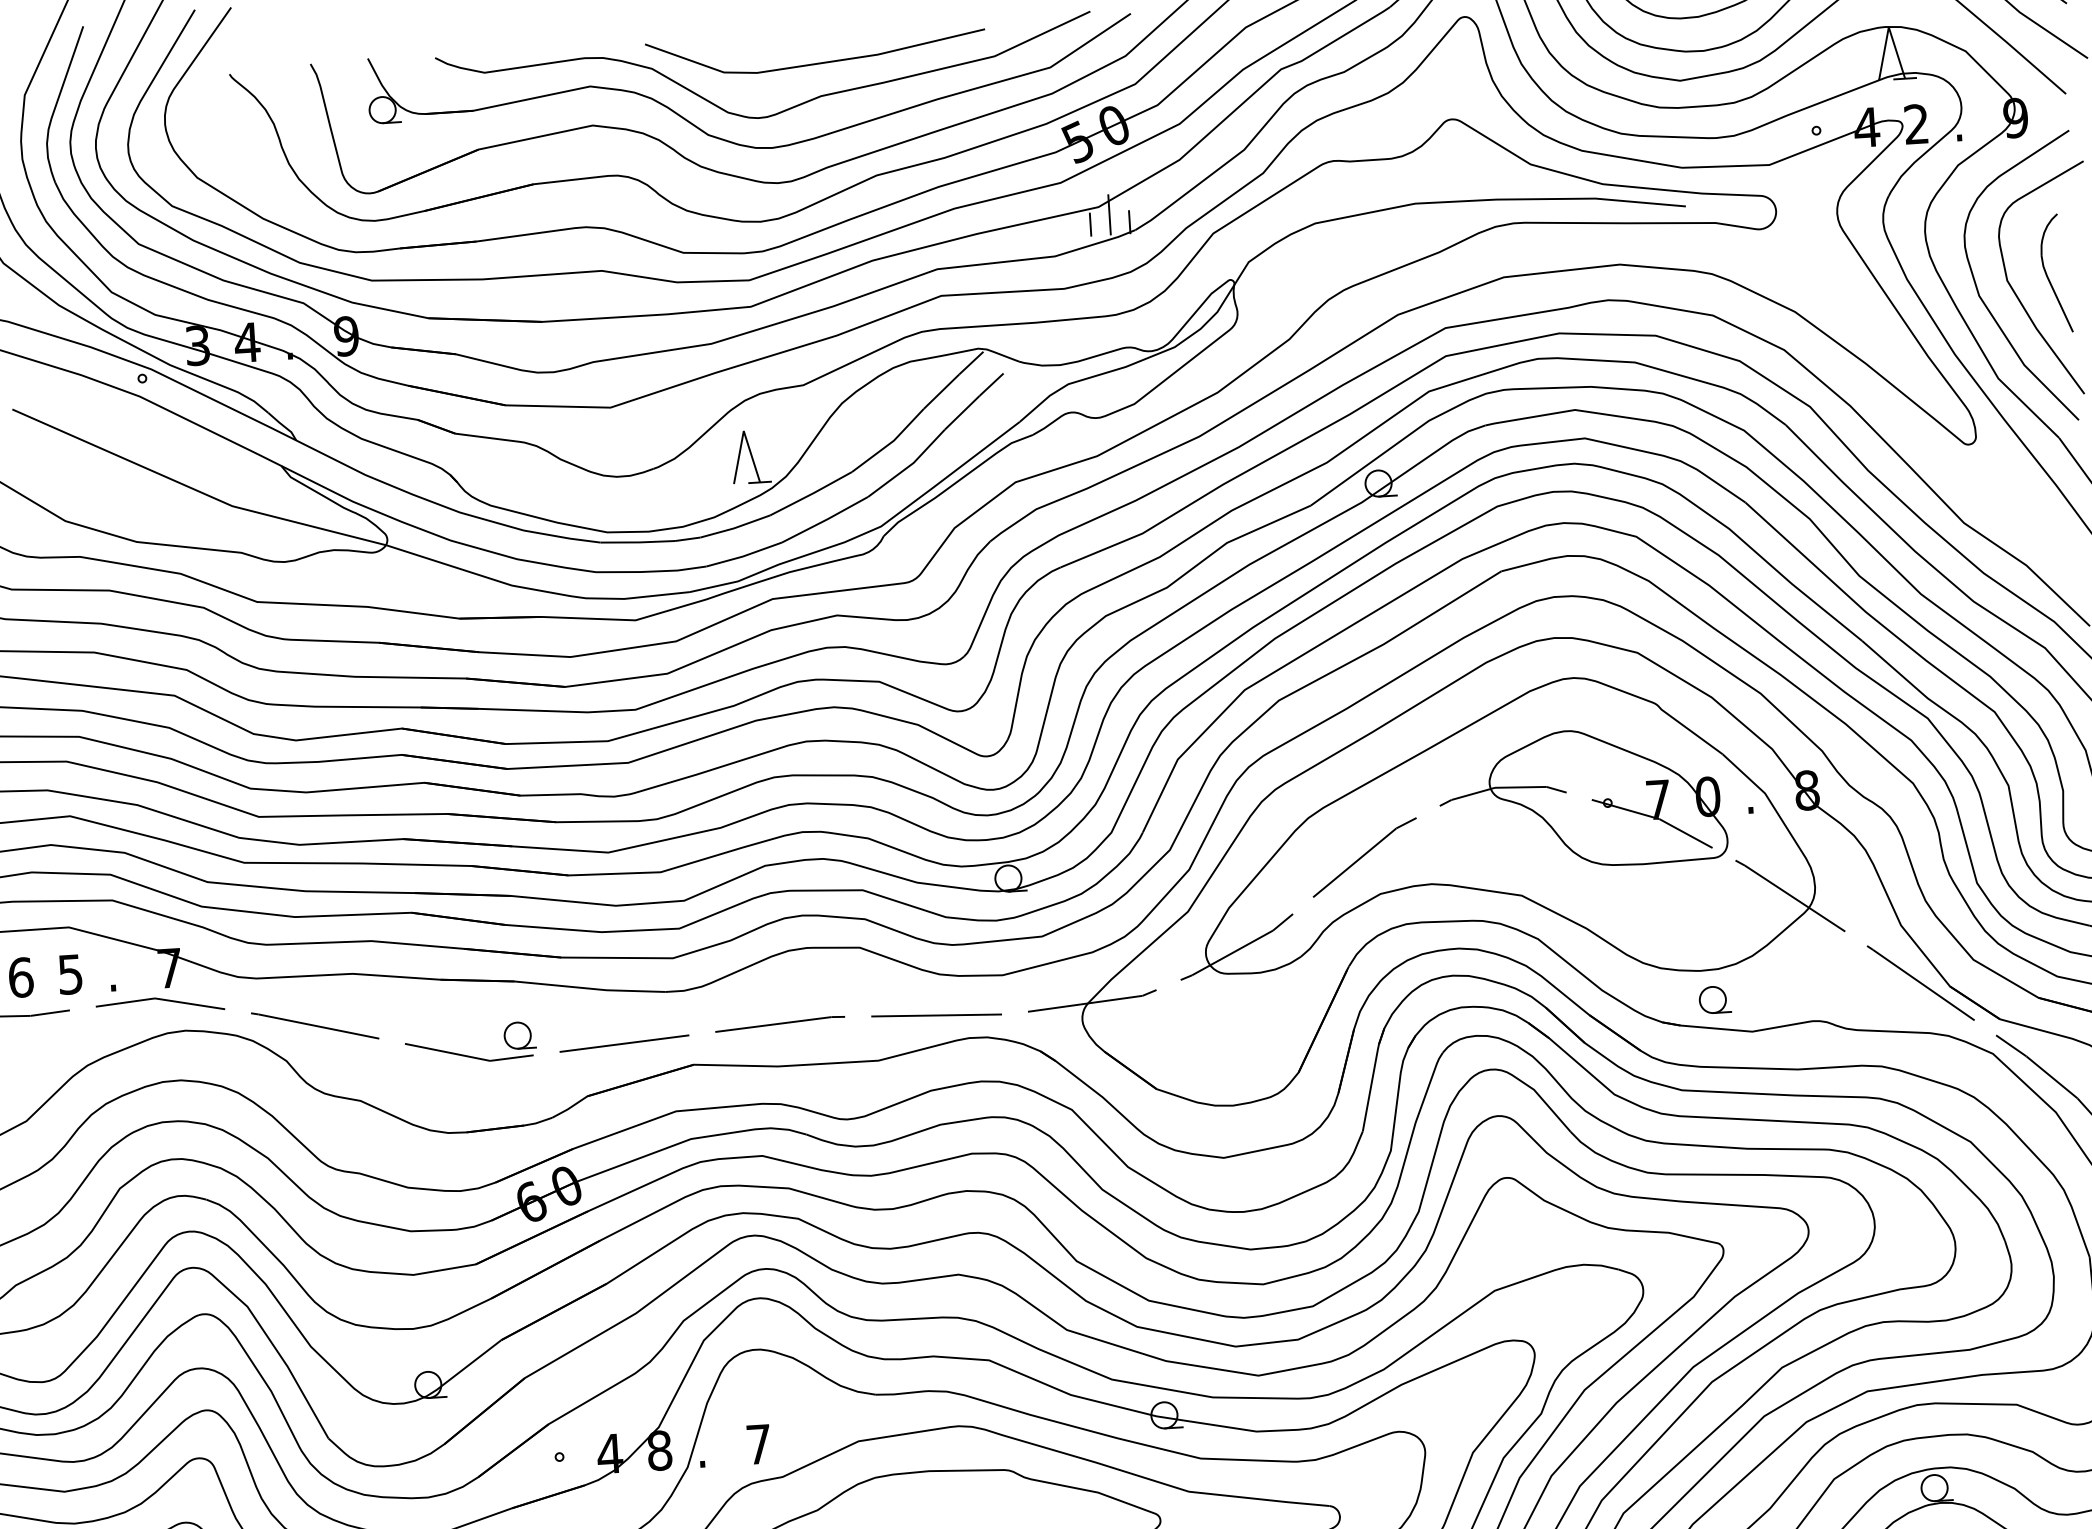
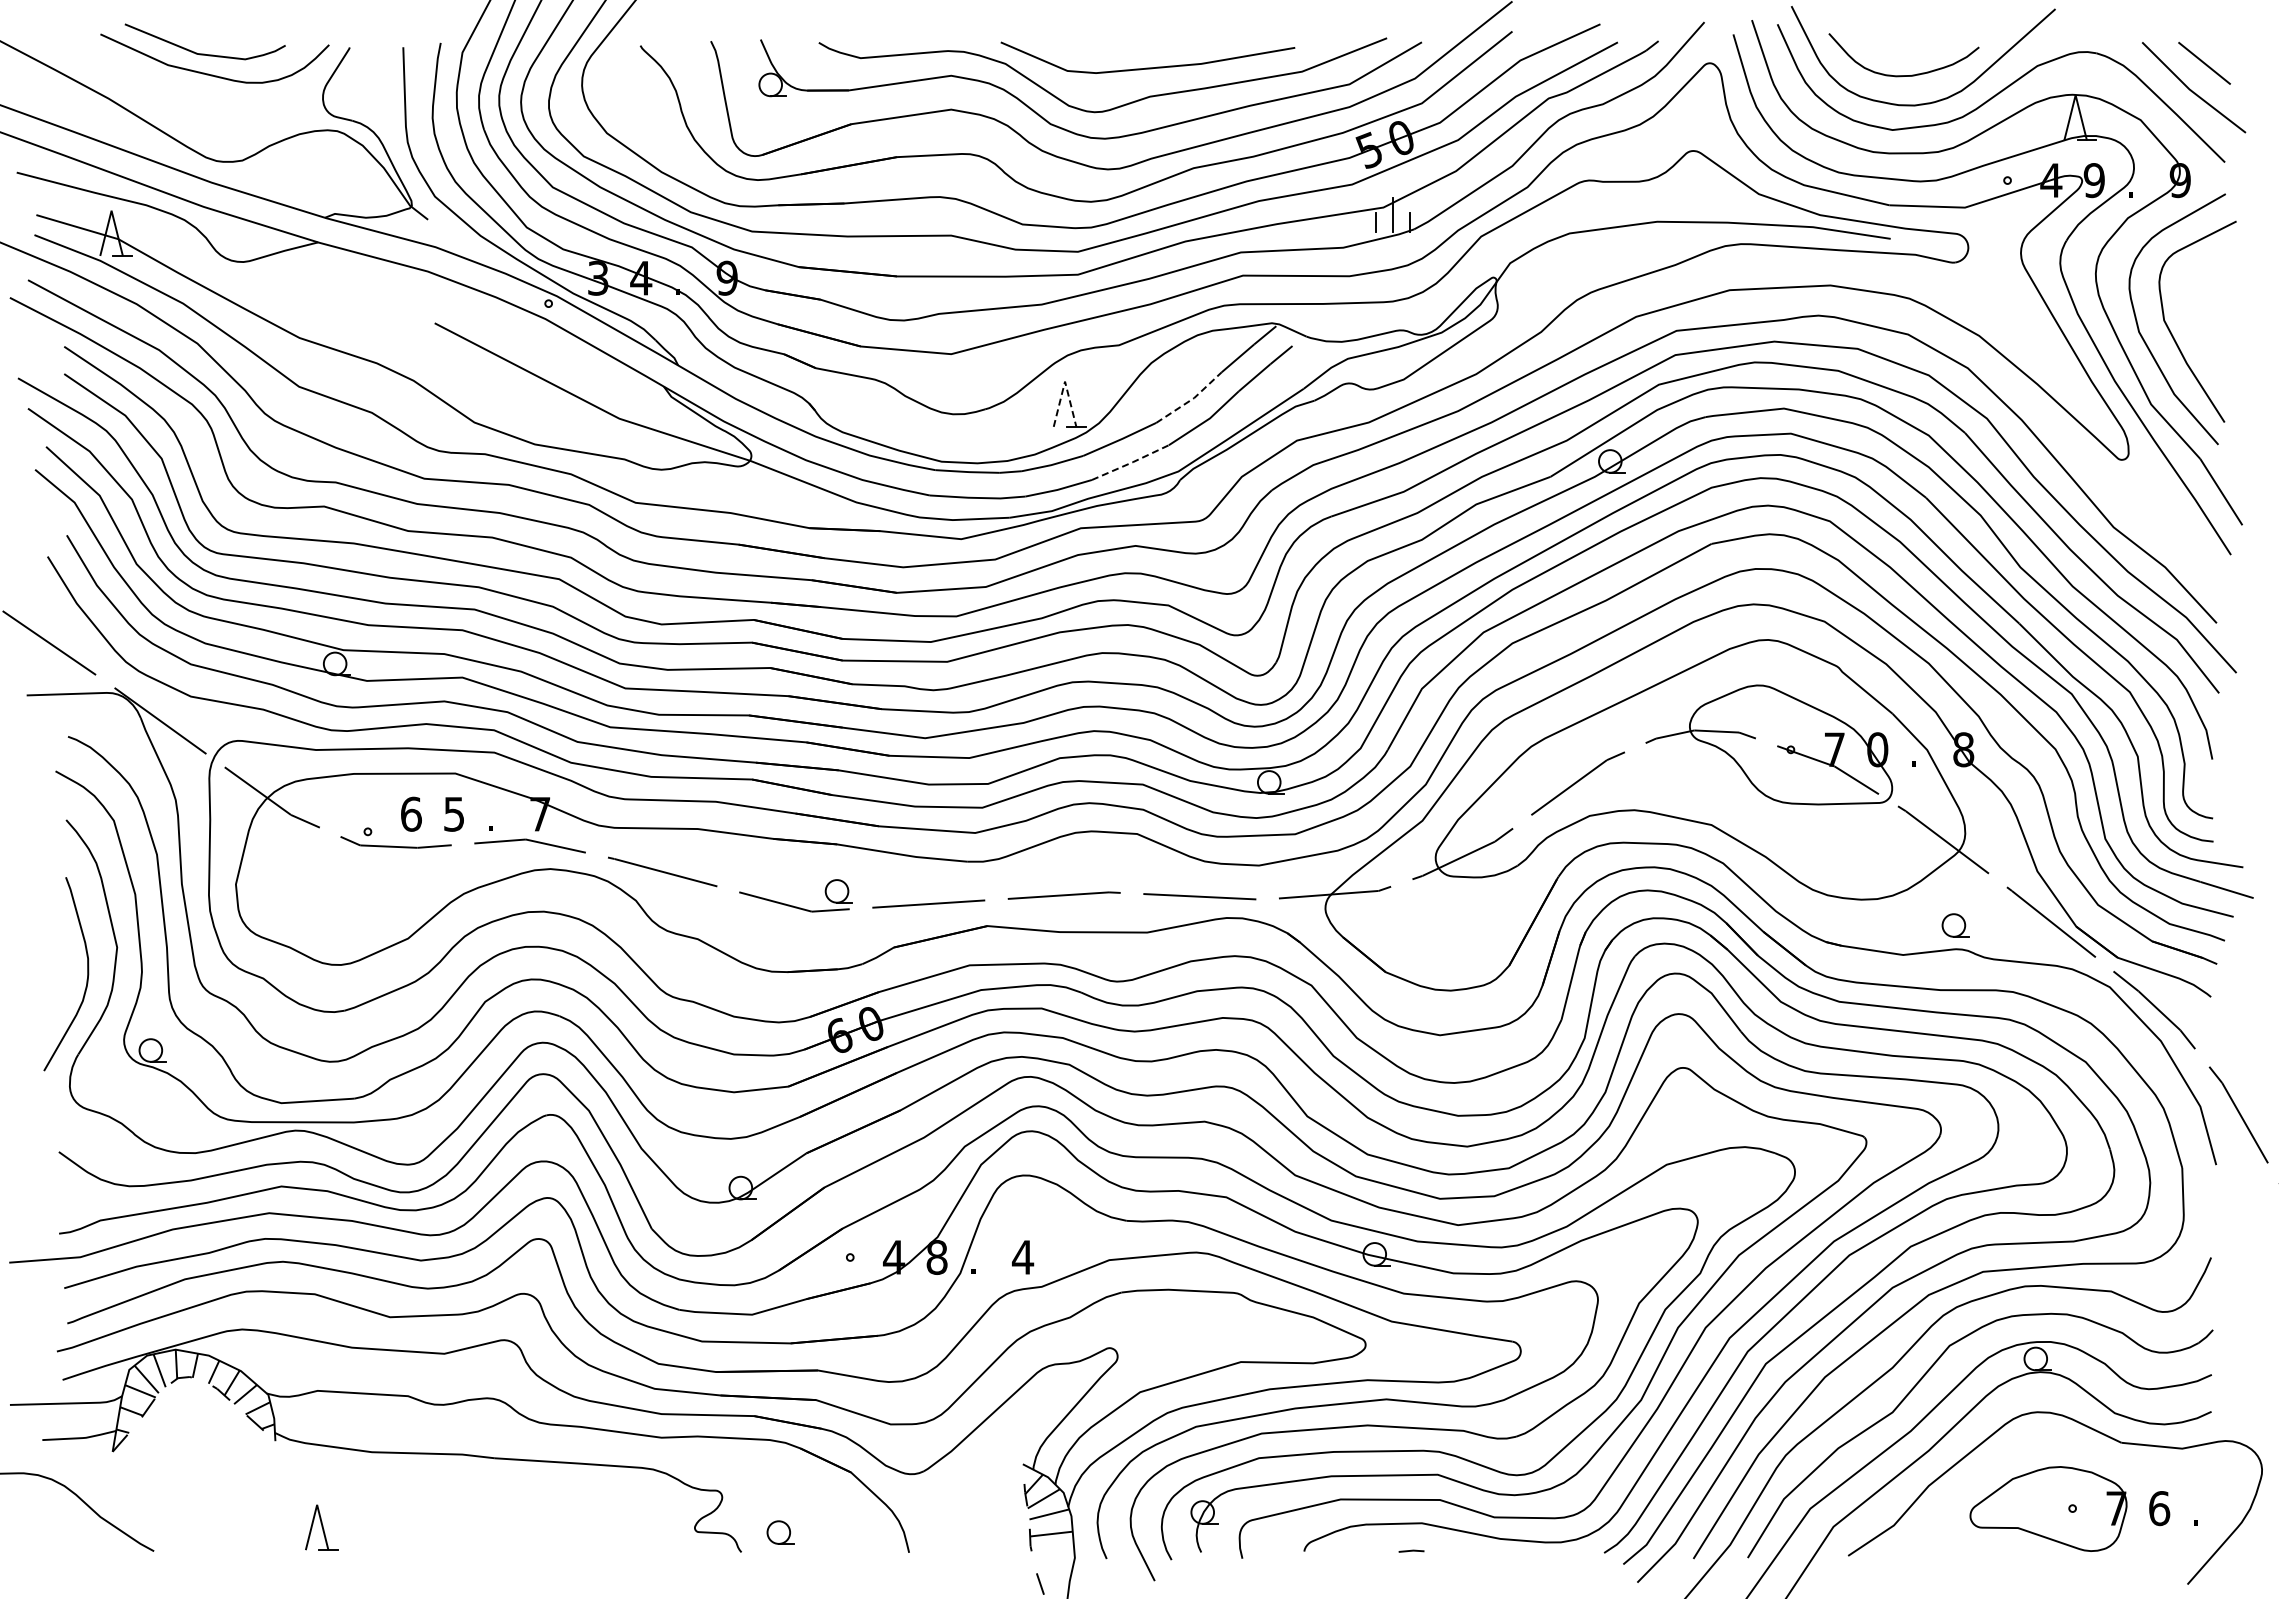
text: (1915, 124) -> (2093, 180), 2 -> 9
part: (2047, 274) -> (2199, 317), removed
line: (744, 430) -> (1065, 381), solid -> dashed
line: (890, 442) -> (1191, 399), solid -> dashed
line: (826, 519) -> (1131, 462), solid -> dashed
part: (1714, 999) -> (1955, 925), moved
text: (758, 1444) -> (1022, 1257), 7 -> 4

